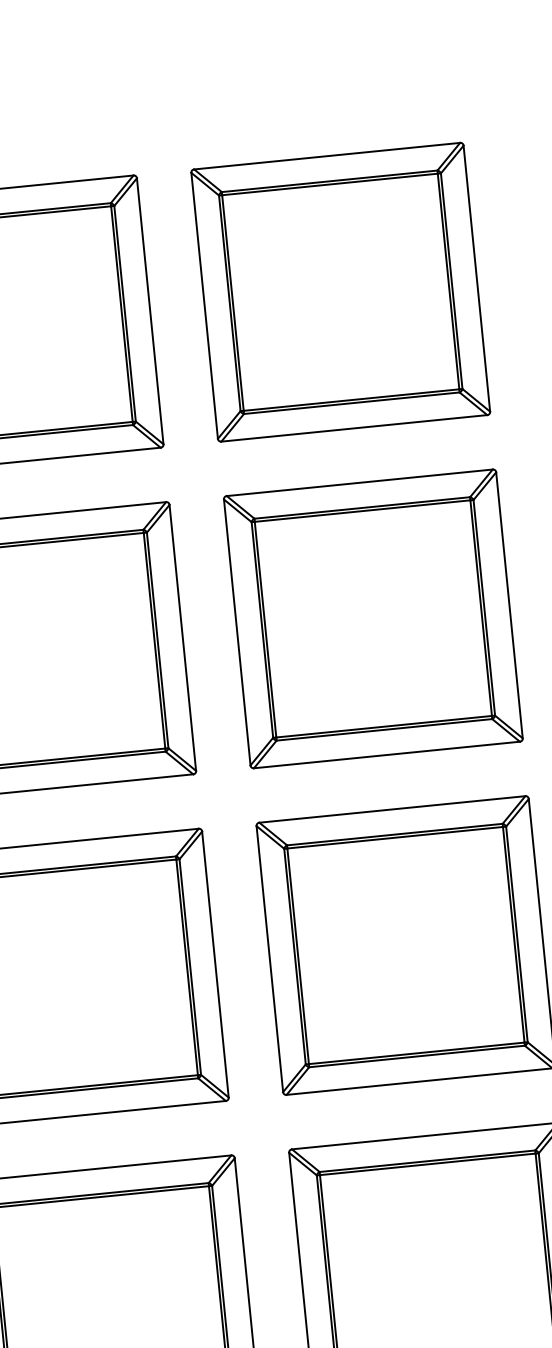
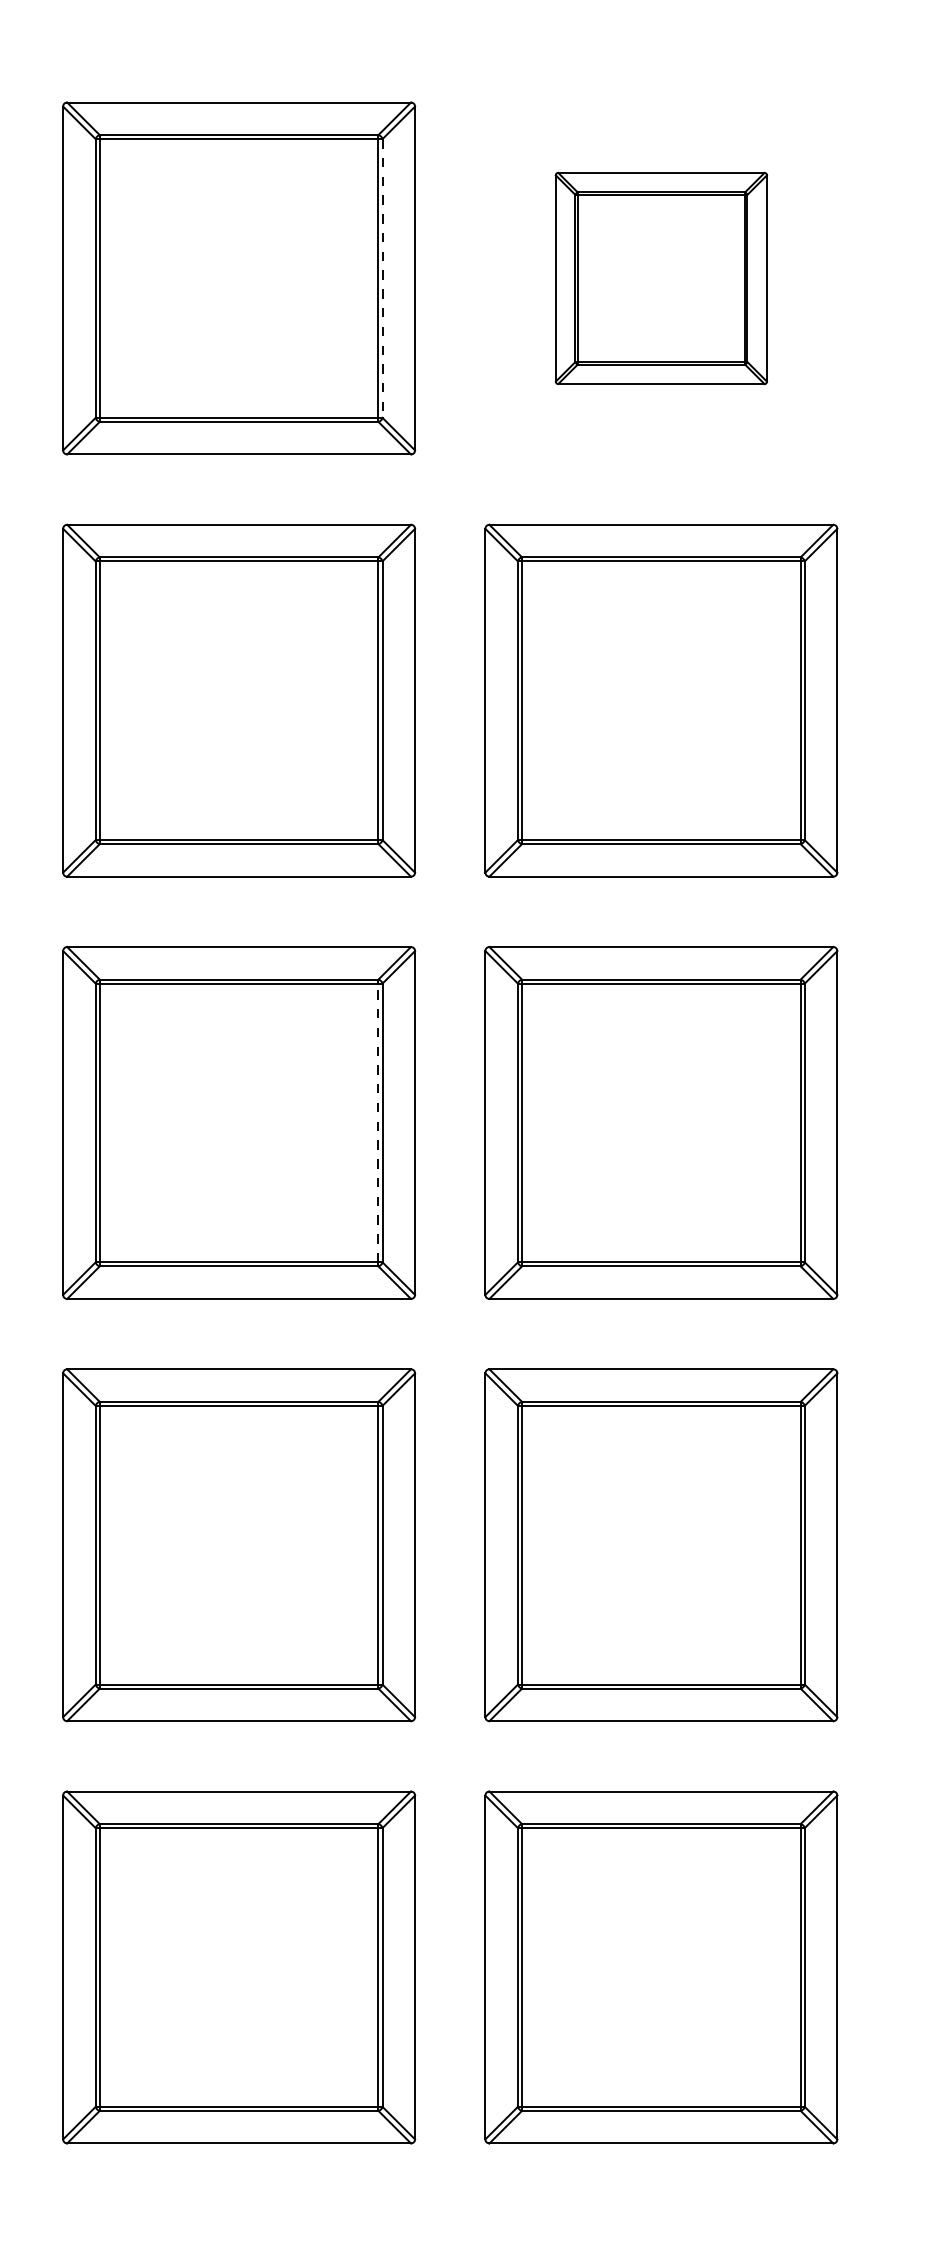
part: (340, 292) -> (661, 278), size x0.6
line: (125, 314) -> (382, 279), solid -> dashed
line: (187, 967) -> (378, 1122), solid -> dashed

